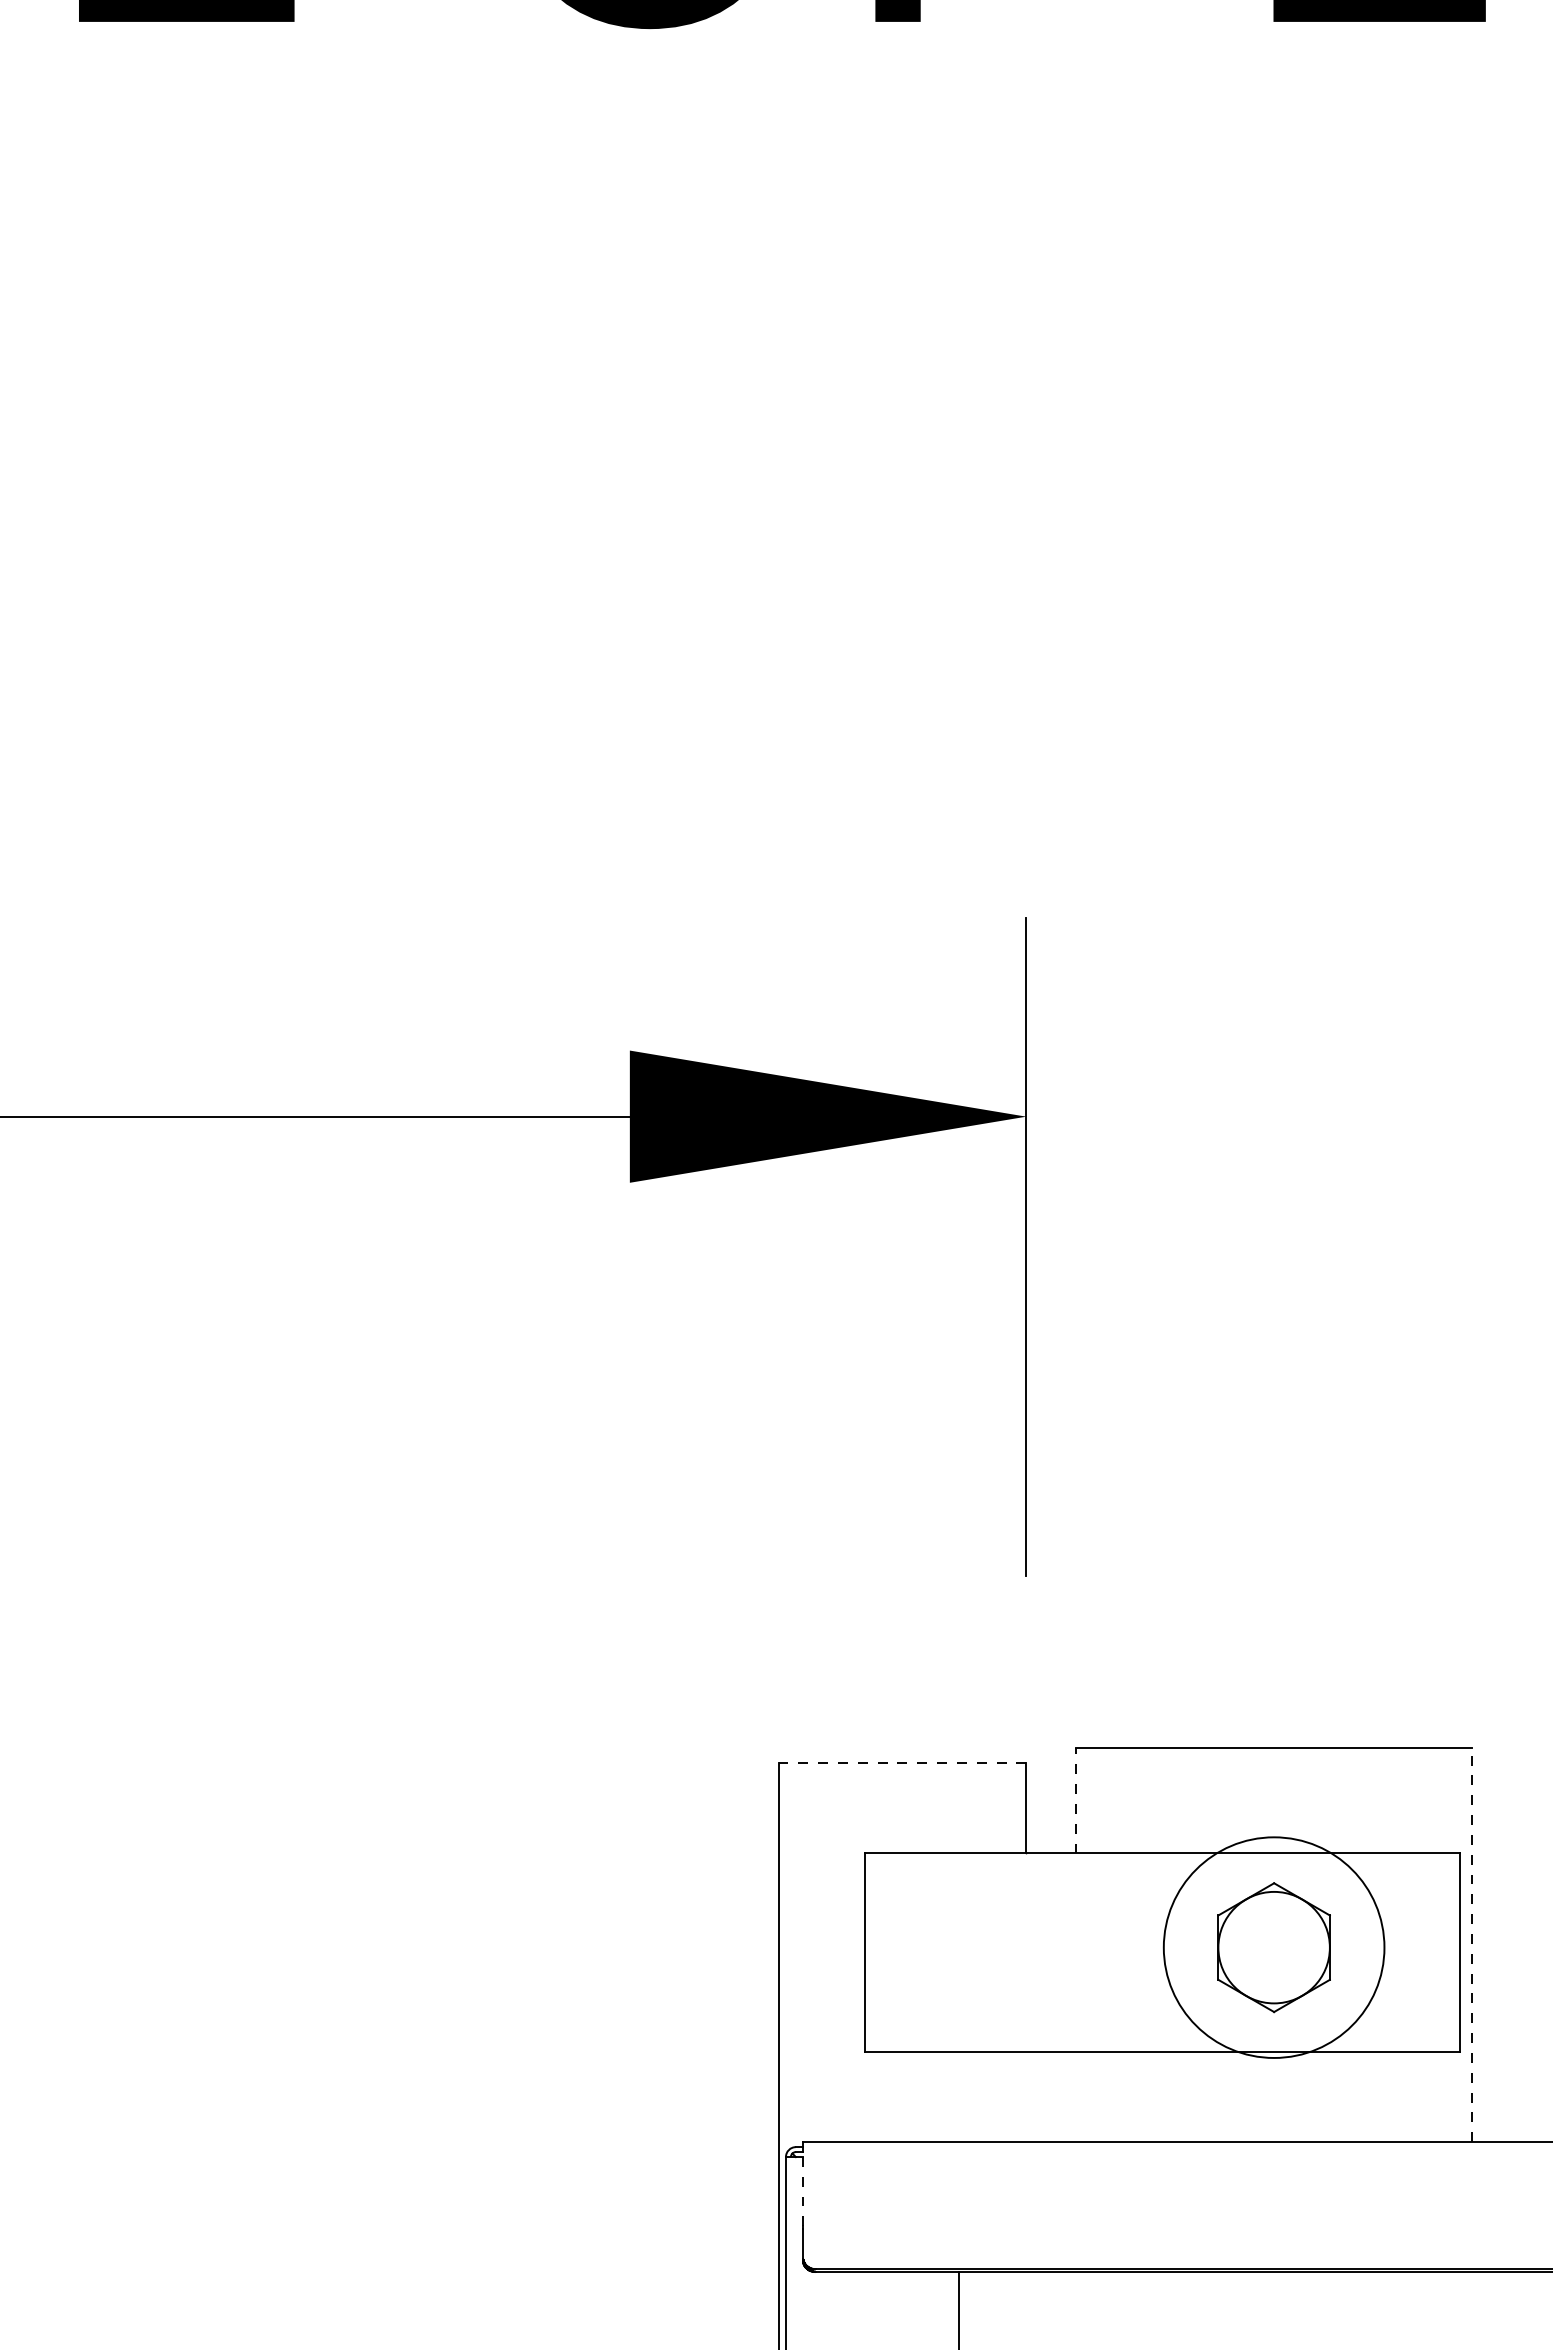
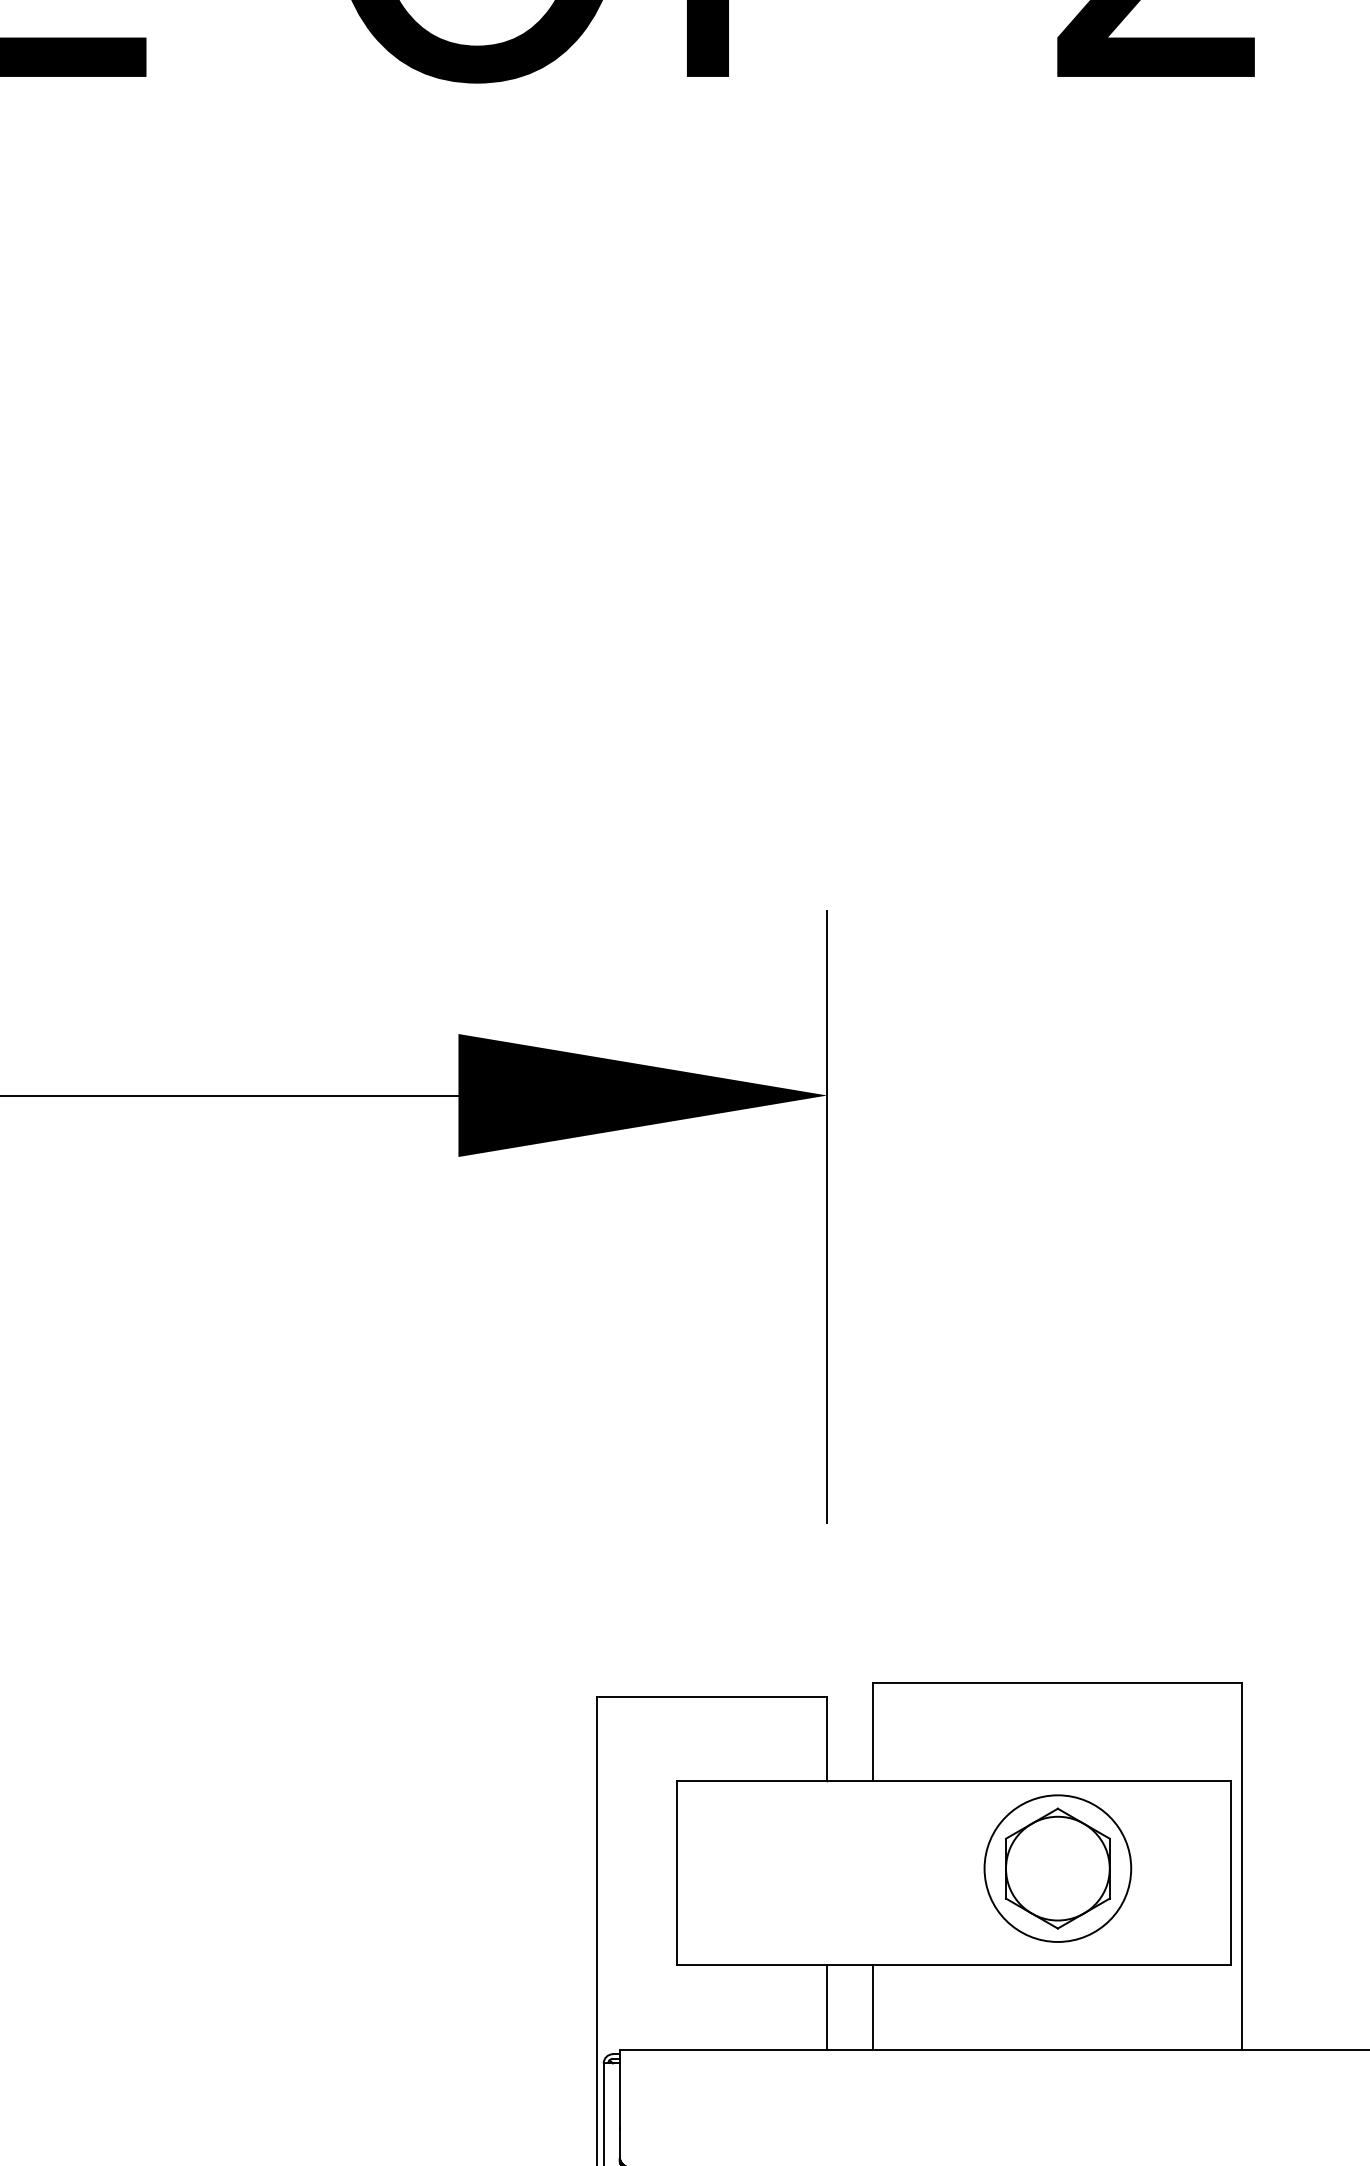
line: (902, 1763) -> (712, 1697), dashed -> solid
line: (1075, 1800) -> (873, 1731), dashed -> solid
line: (1472, 1944) -> (1242, 1865), dashed -> solid
circle: (1273, 1947) -> (1057, 1868), size x0.71
line: (1026, 2096) -> (827, 2007), added
line: (1075, 2096) -> (873, 2007), added
line: (803, 2188) -> (620, 2092), dashed -> solid

